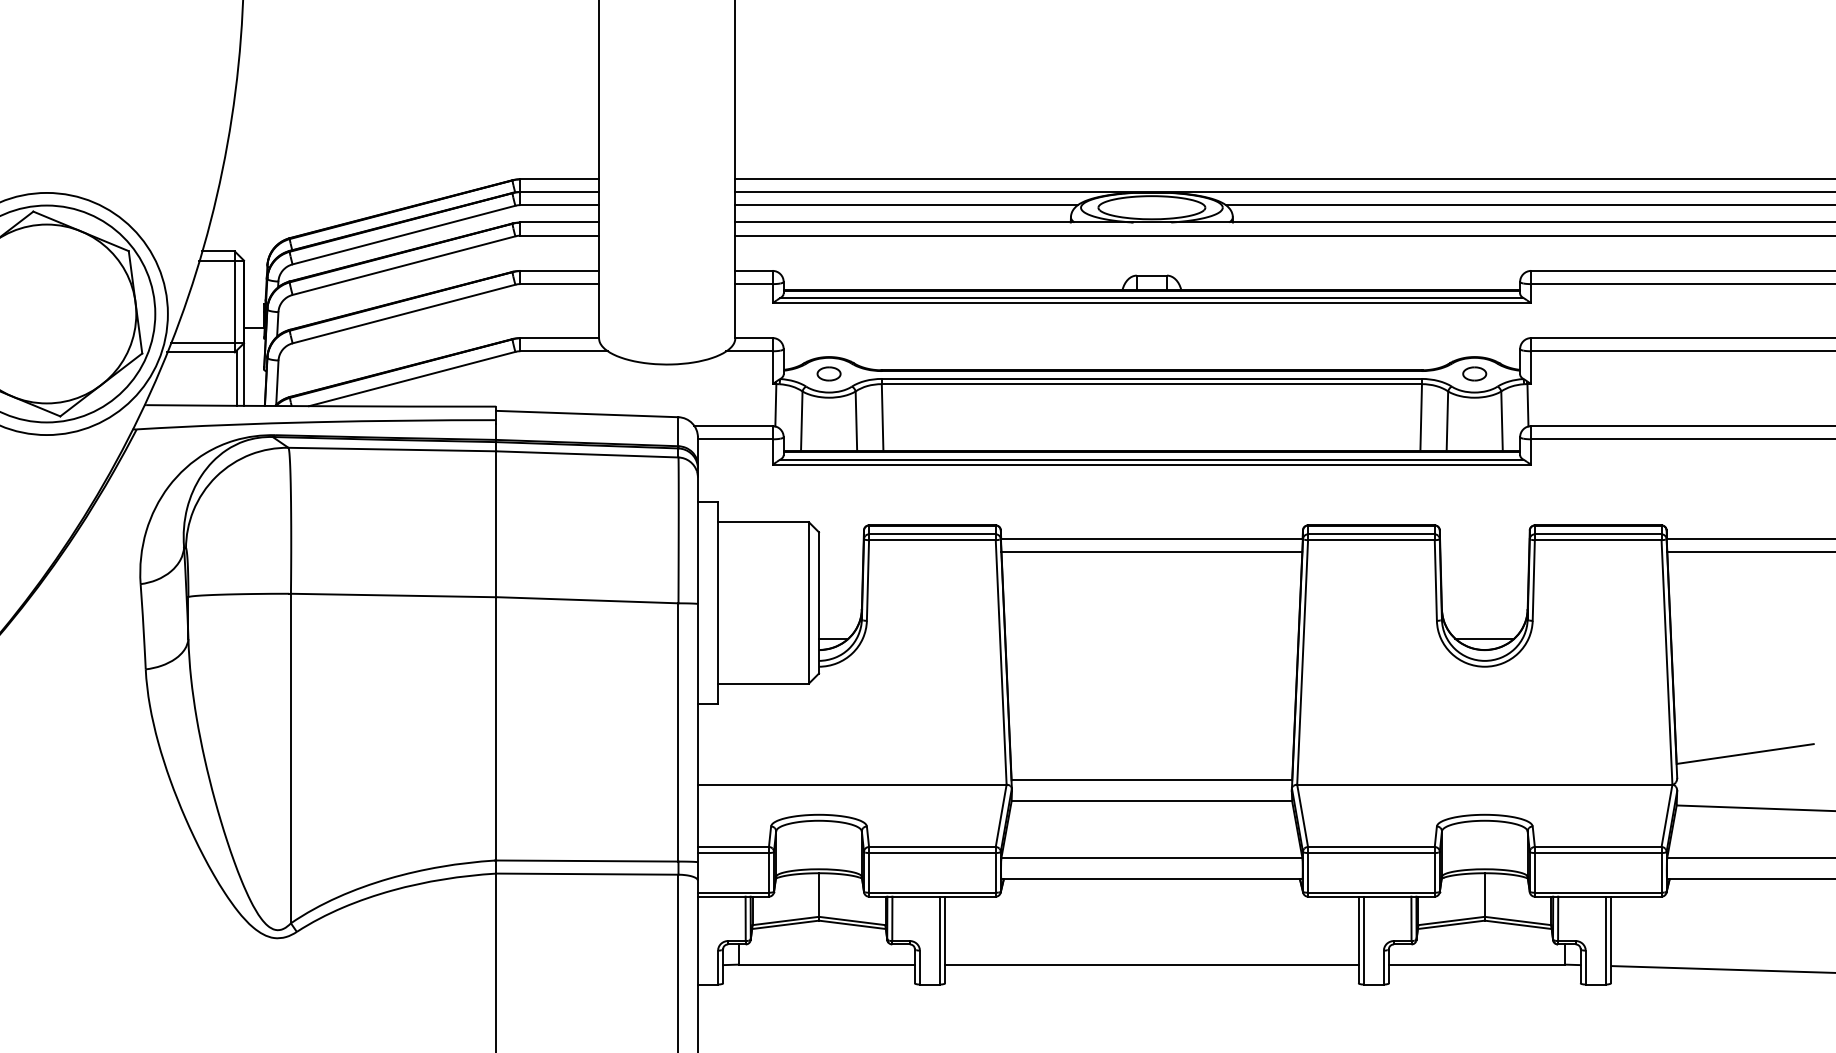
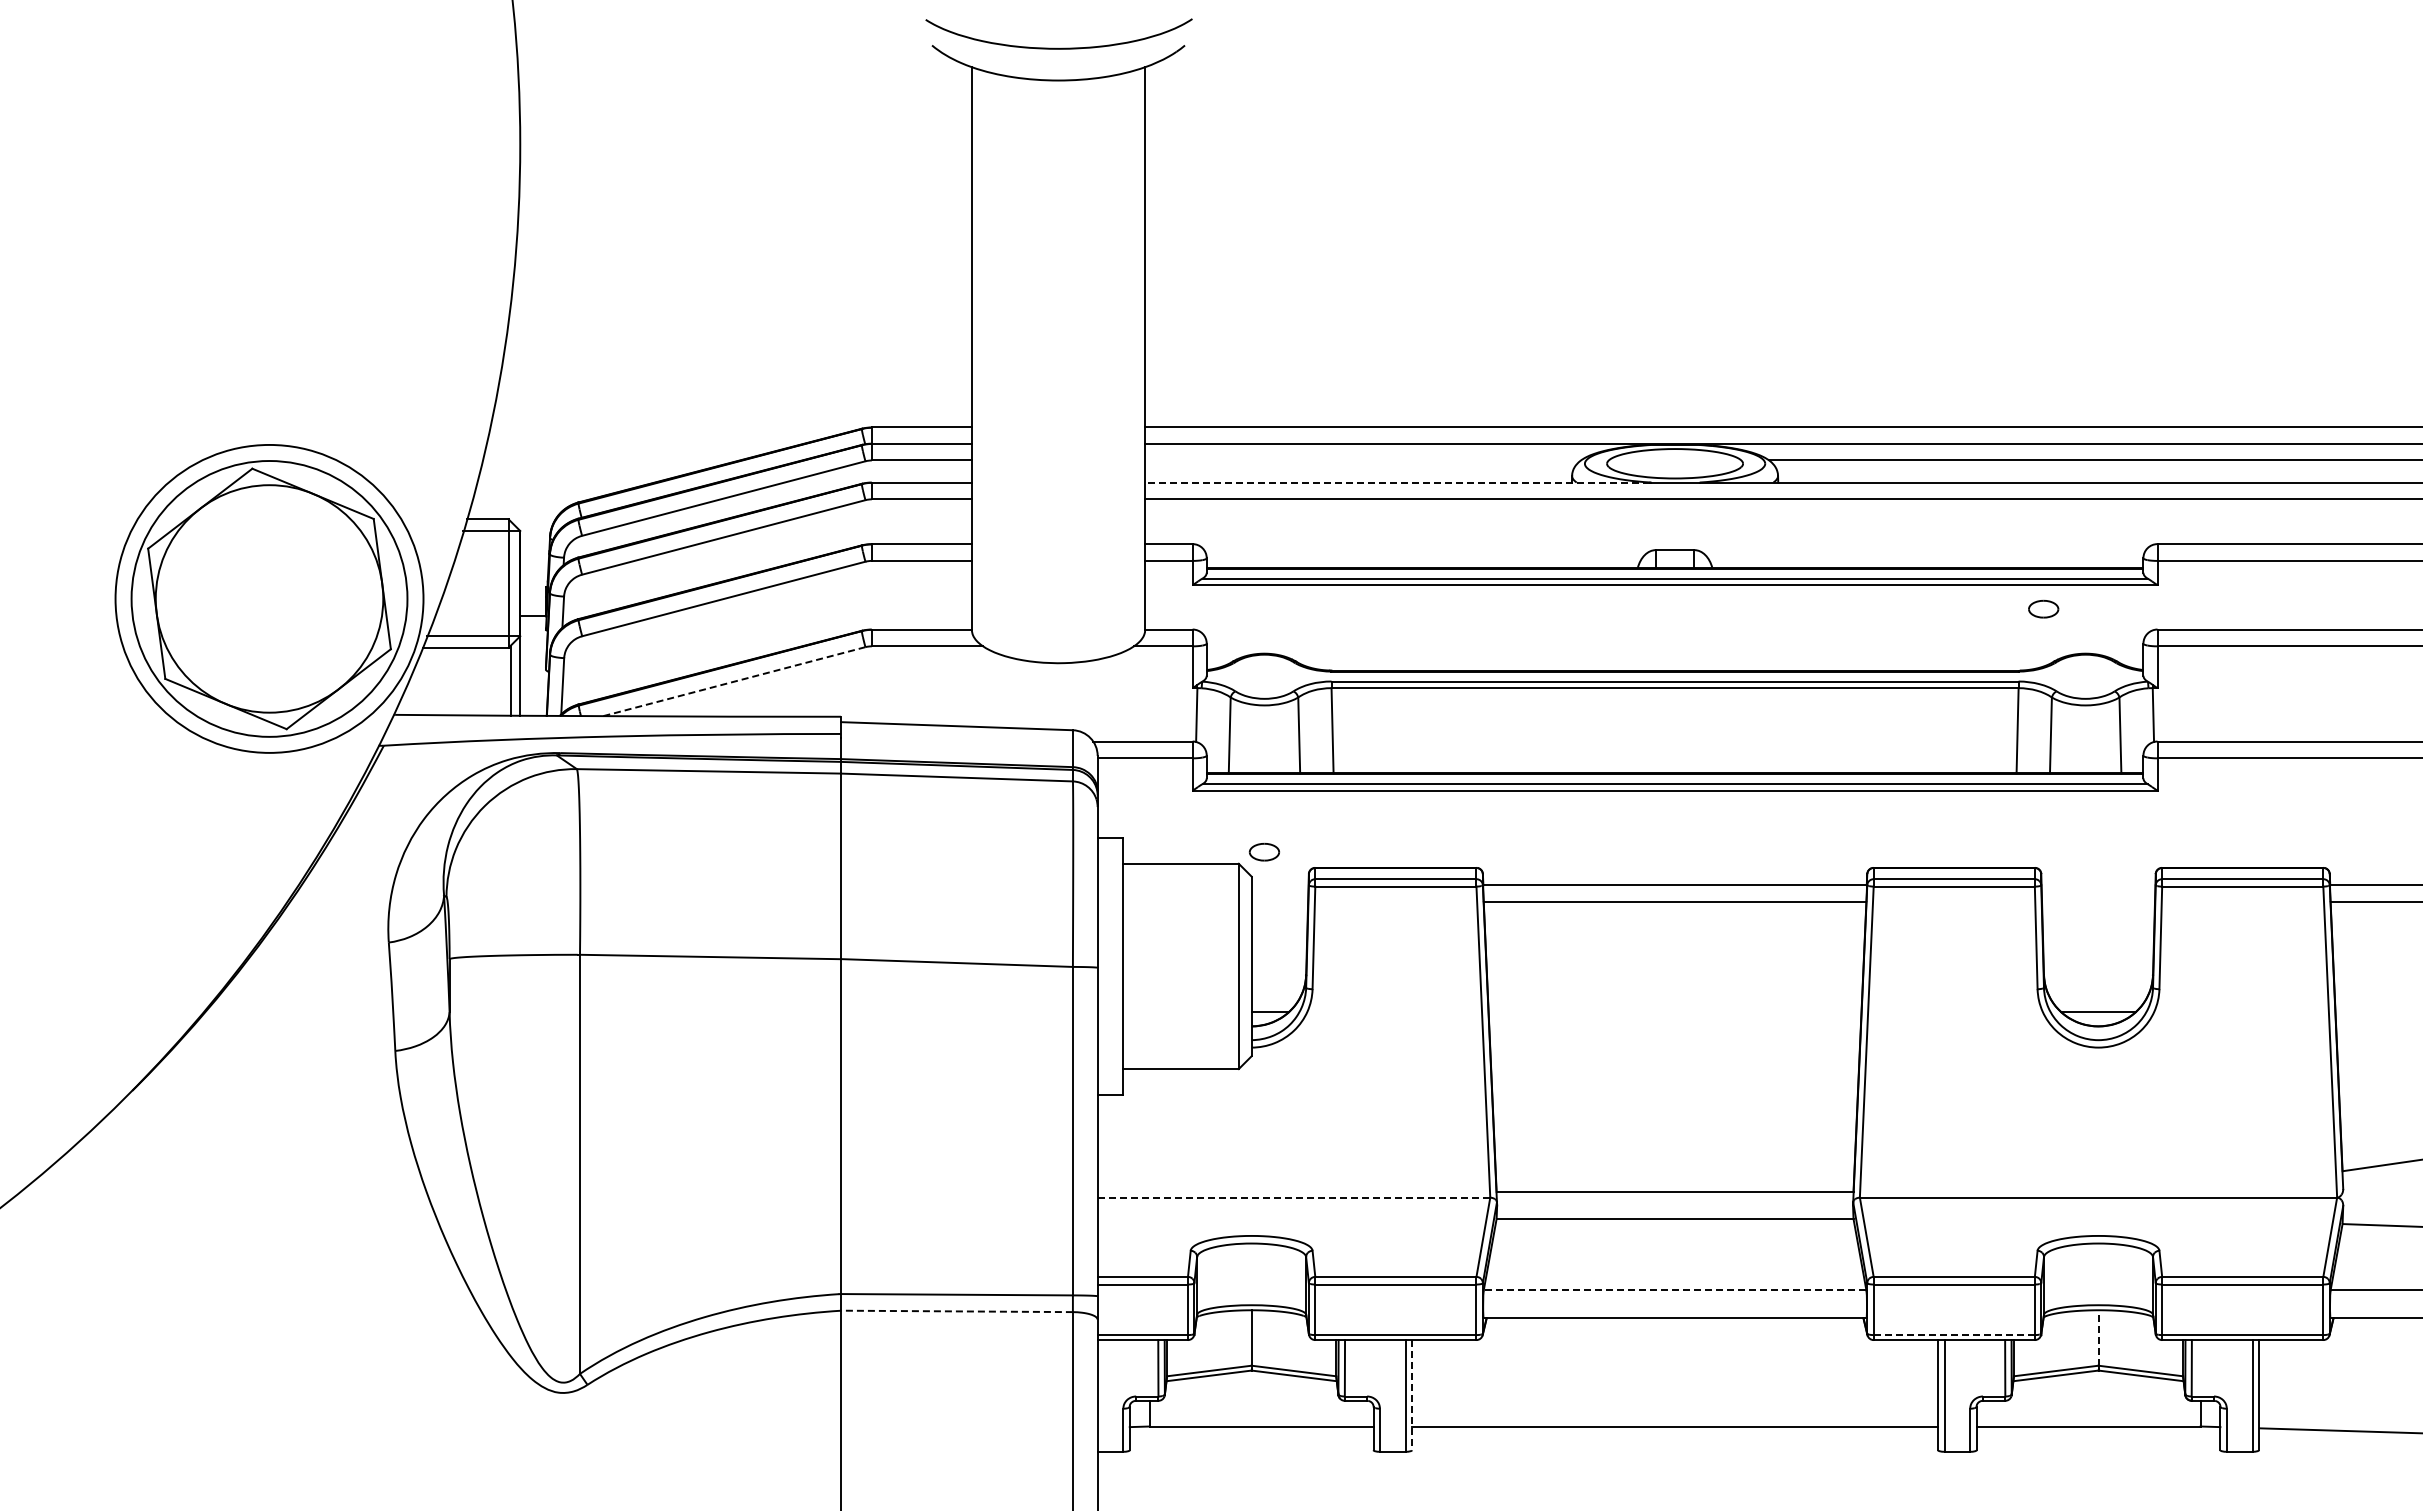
line: (906, 205) -> (1362, 460), removed
line: (933, 222) -> (1397, 482), solid -> dashed
part: (828, 373) -> (1263, 851), moved
part: (1474, 373) -> (2043, 608), moved
line: (412, 378) -> (734, 681), solid -> dashed
line: (851, 784) -> (1293, 1197), solid -> dashed
line: (1151, 857) -> (1674, 1290), solid -> dashed
line: (586, 874) -> (956, 1311), solid -> dashed
line: (1371, 893) -> (1954, 1335), solid -> dashed
line: (1484, 894) -> (2098, 1337), solid -> dashed
line: (945, 940) -> (1412, 1395), solid -> dashed

